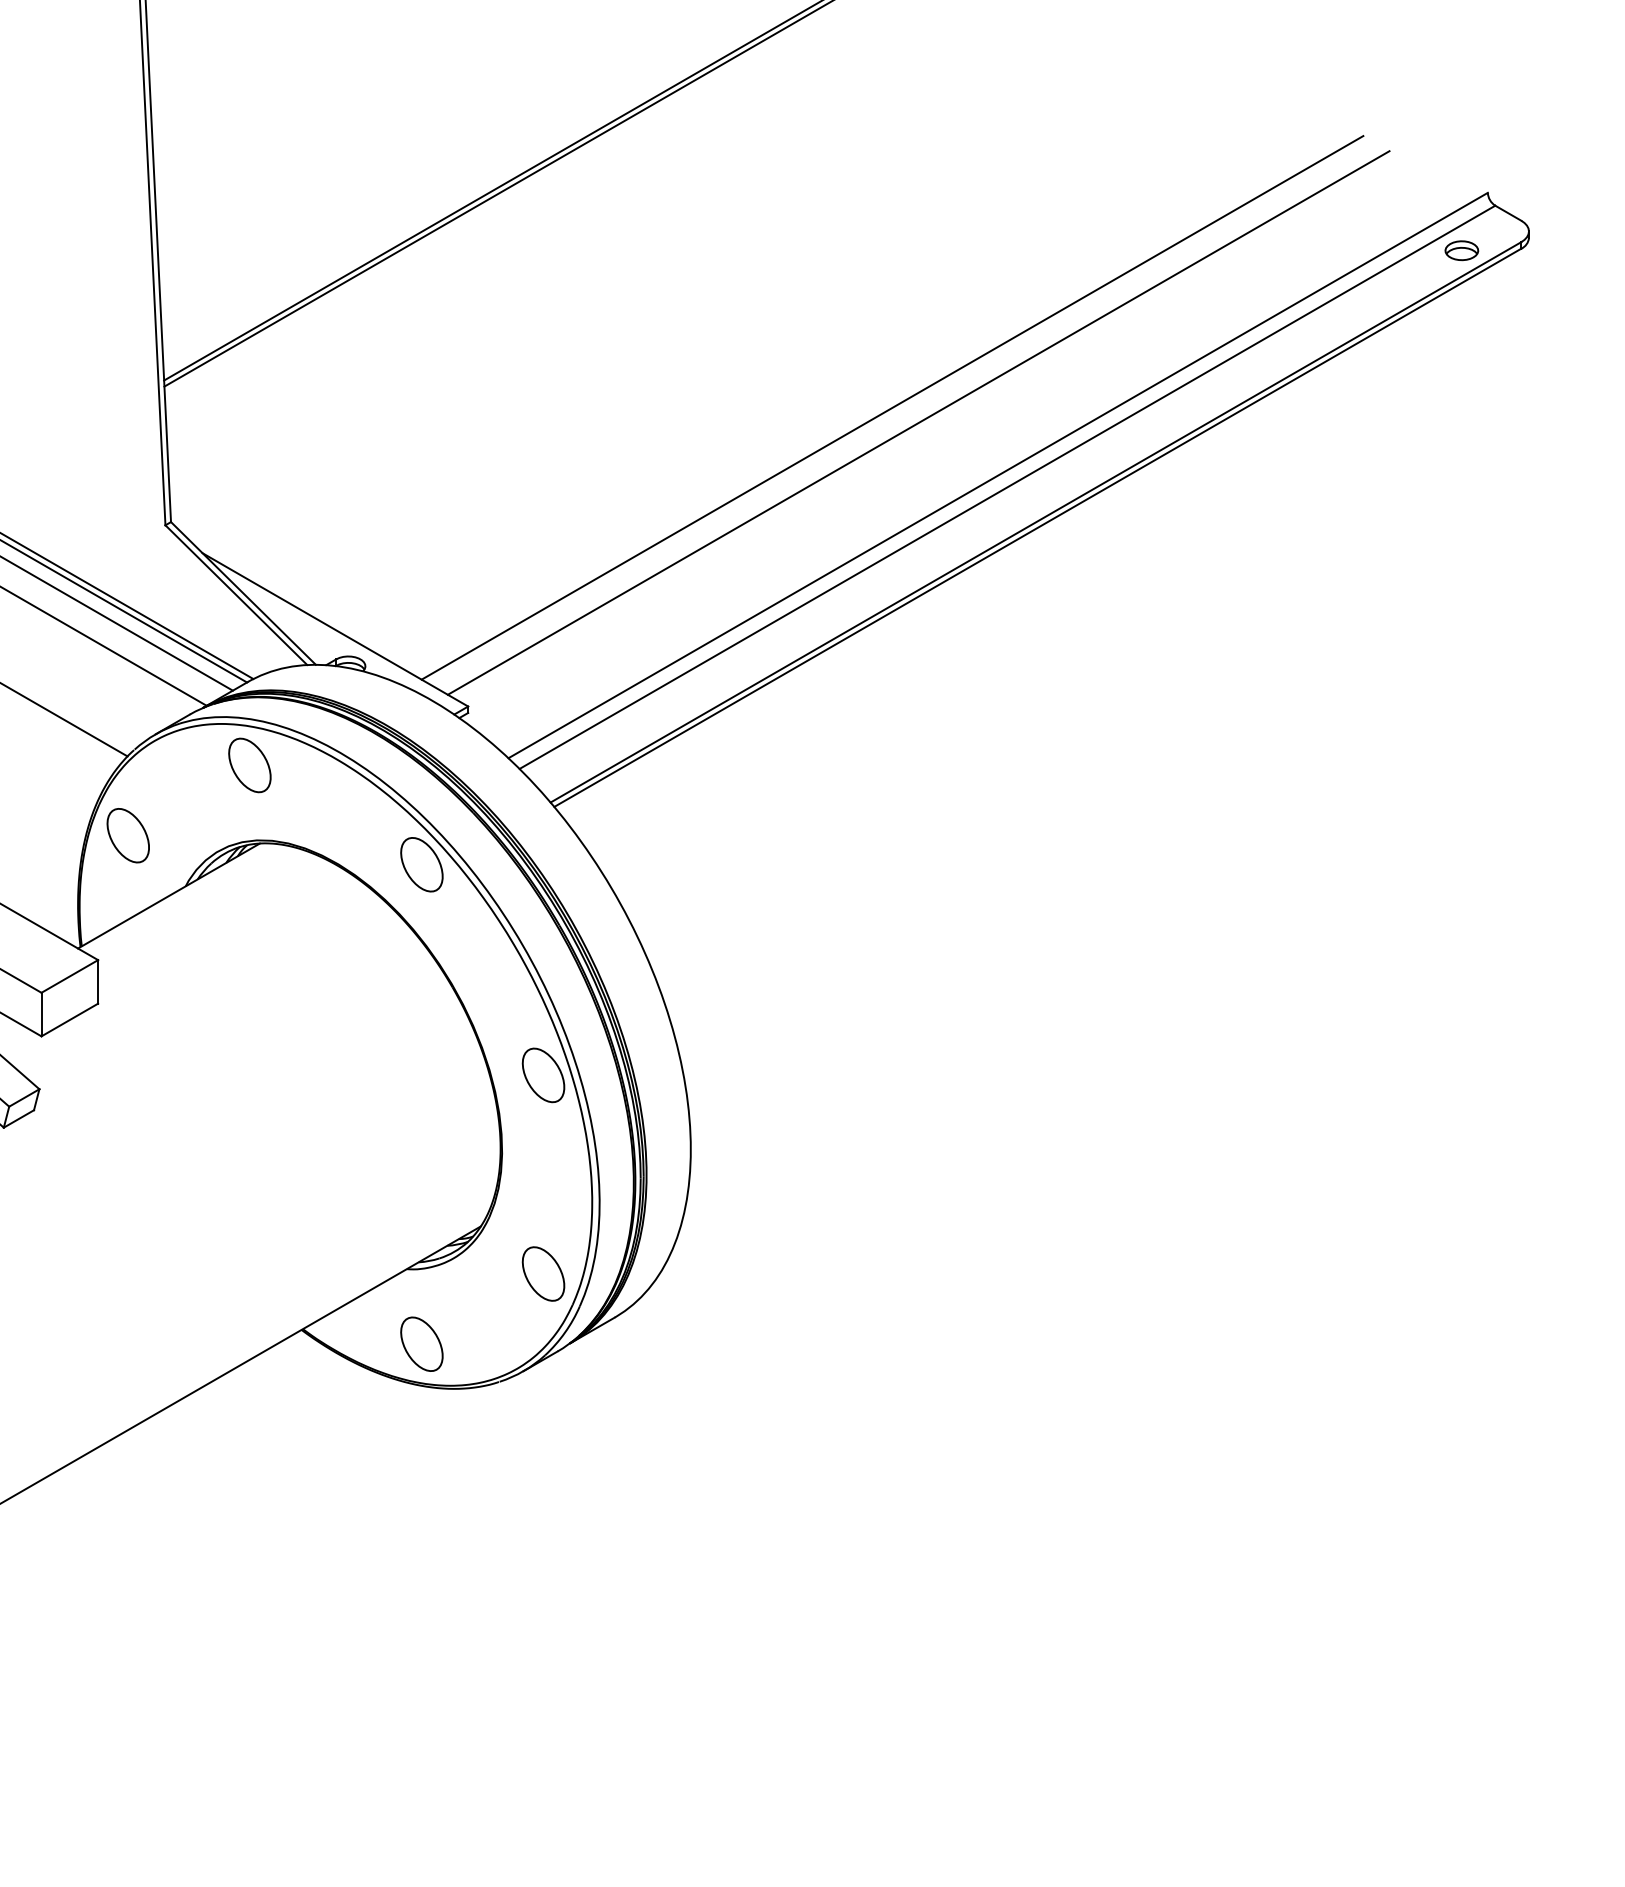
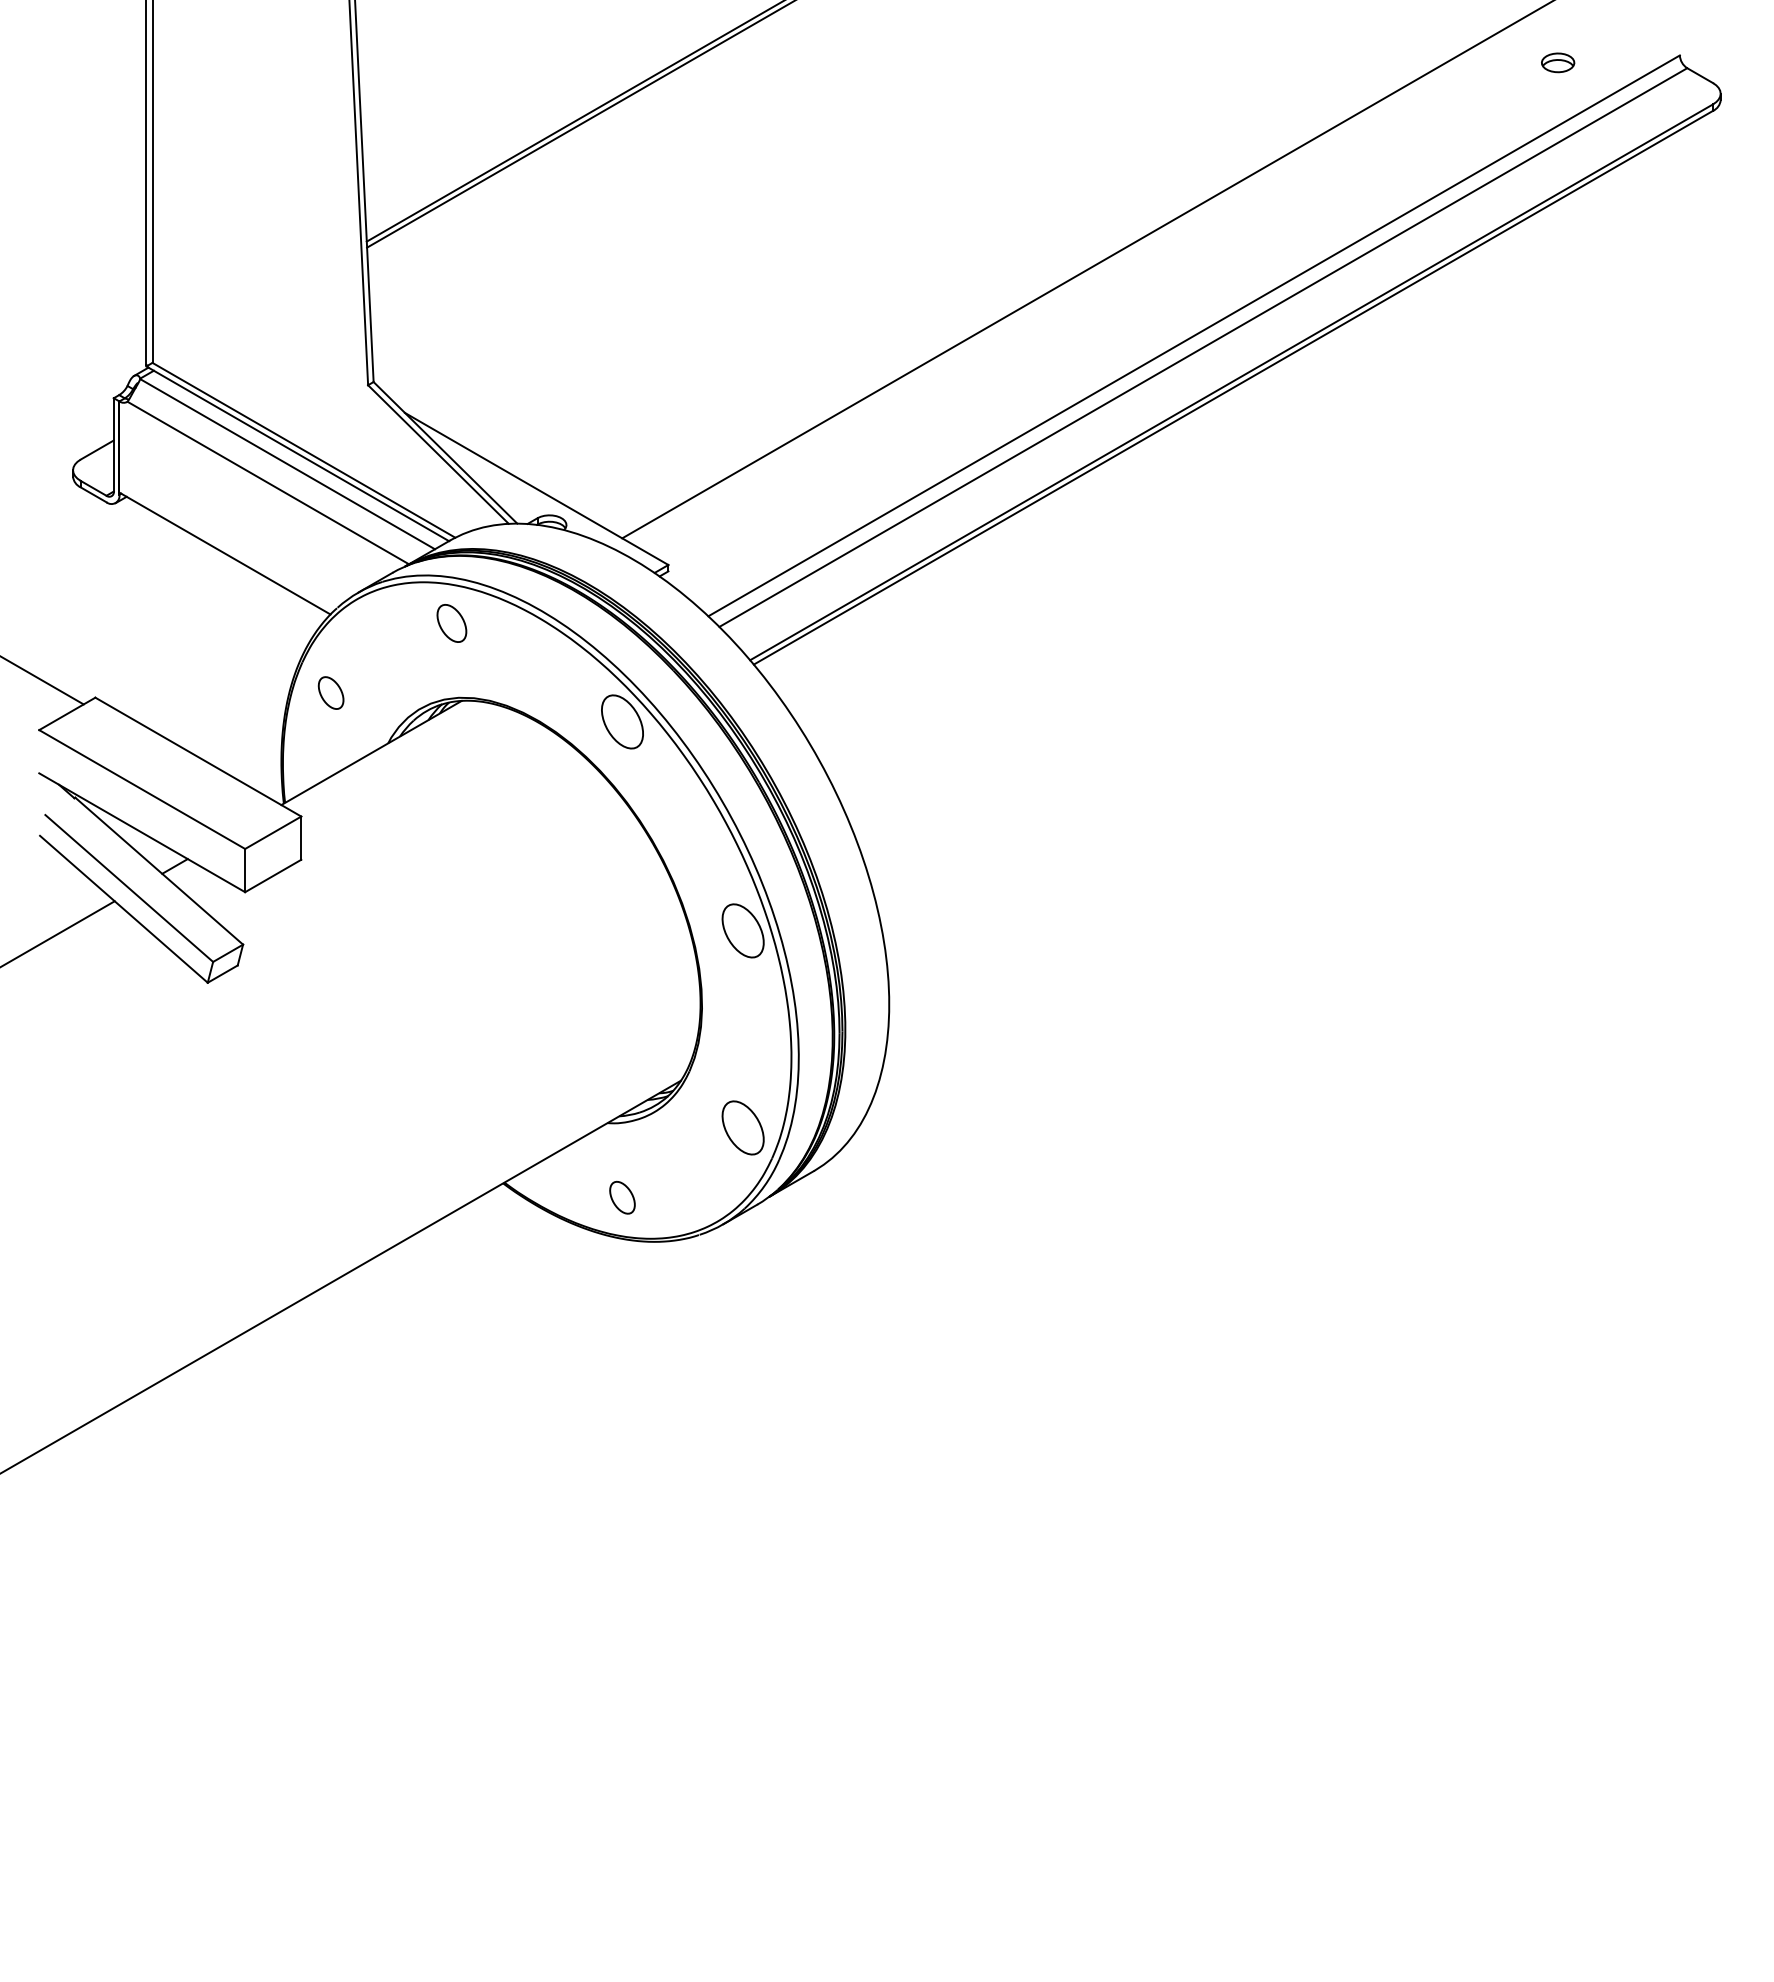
part: (1462, 250) -> (1558, 62), moved
line: (918, 422) -> (1115, 283), removed
part: (249, 765) -> (451, 623), size x0.7
part: (127, 835) -> (330, 692), size x0.6
part: (421, 1344) -> (622, 1197), size x0.6

